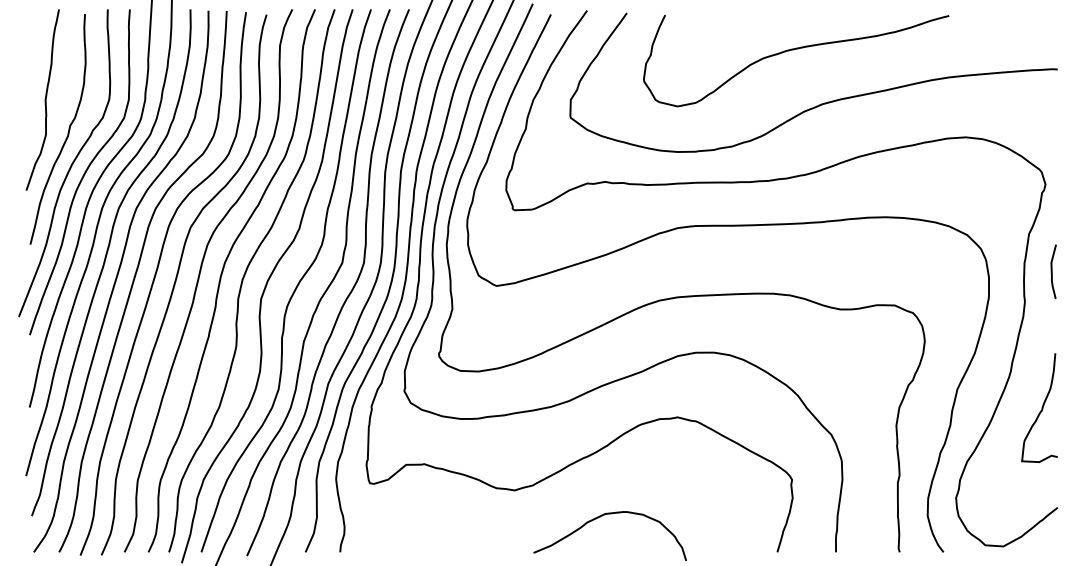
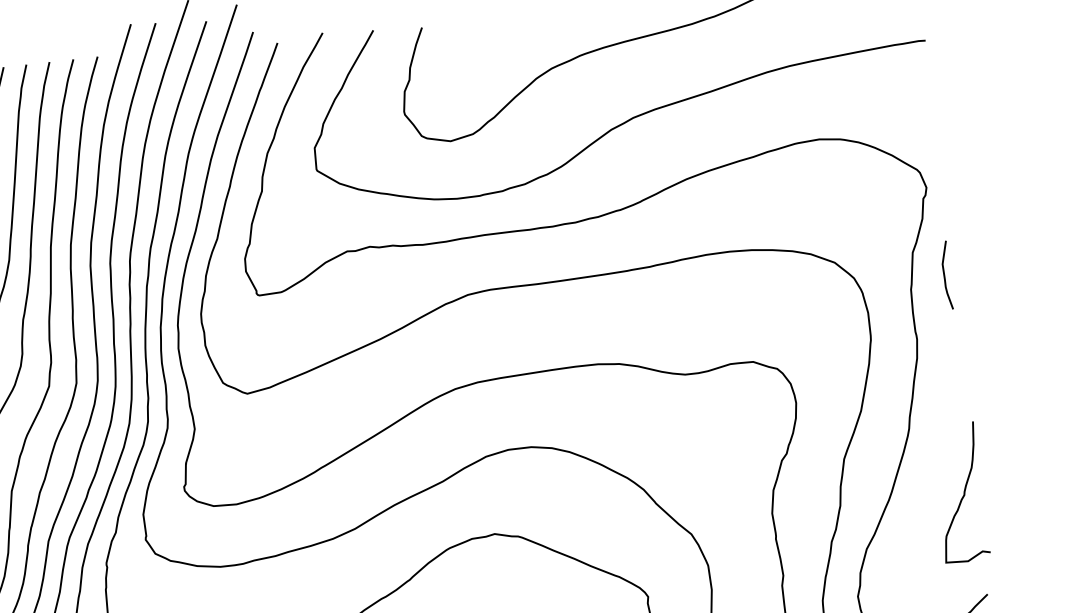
curve: (1052, 271) -> (945, 275), moved
curve: (1041, 407) -> (963, 491), moved

